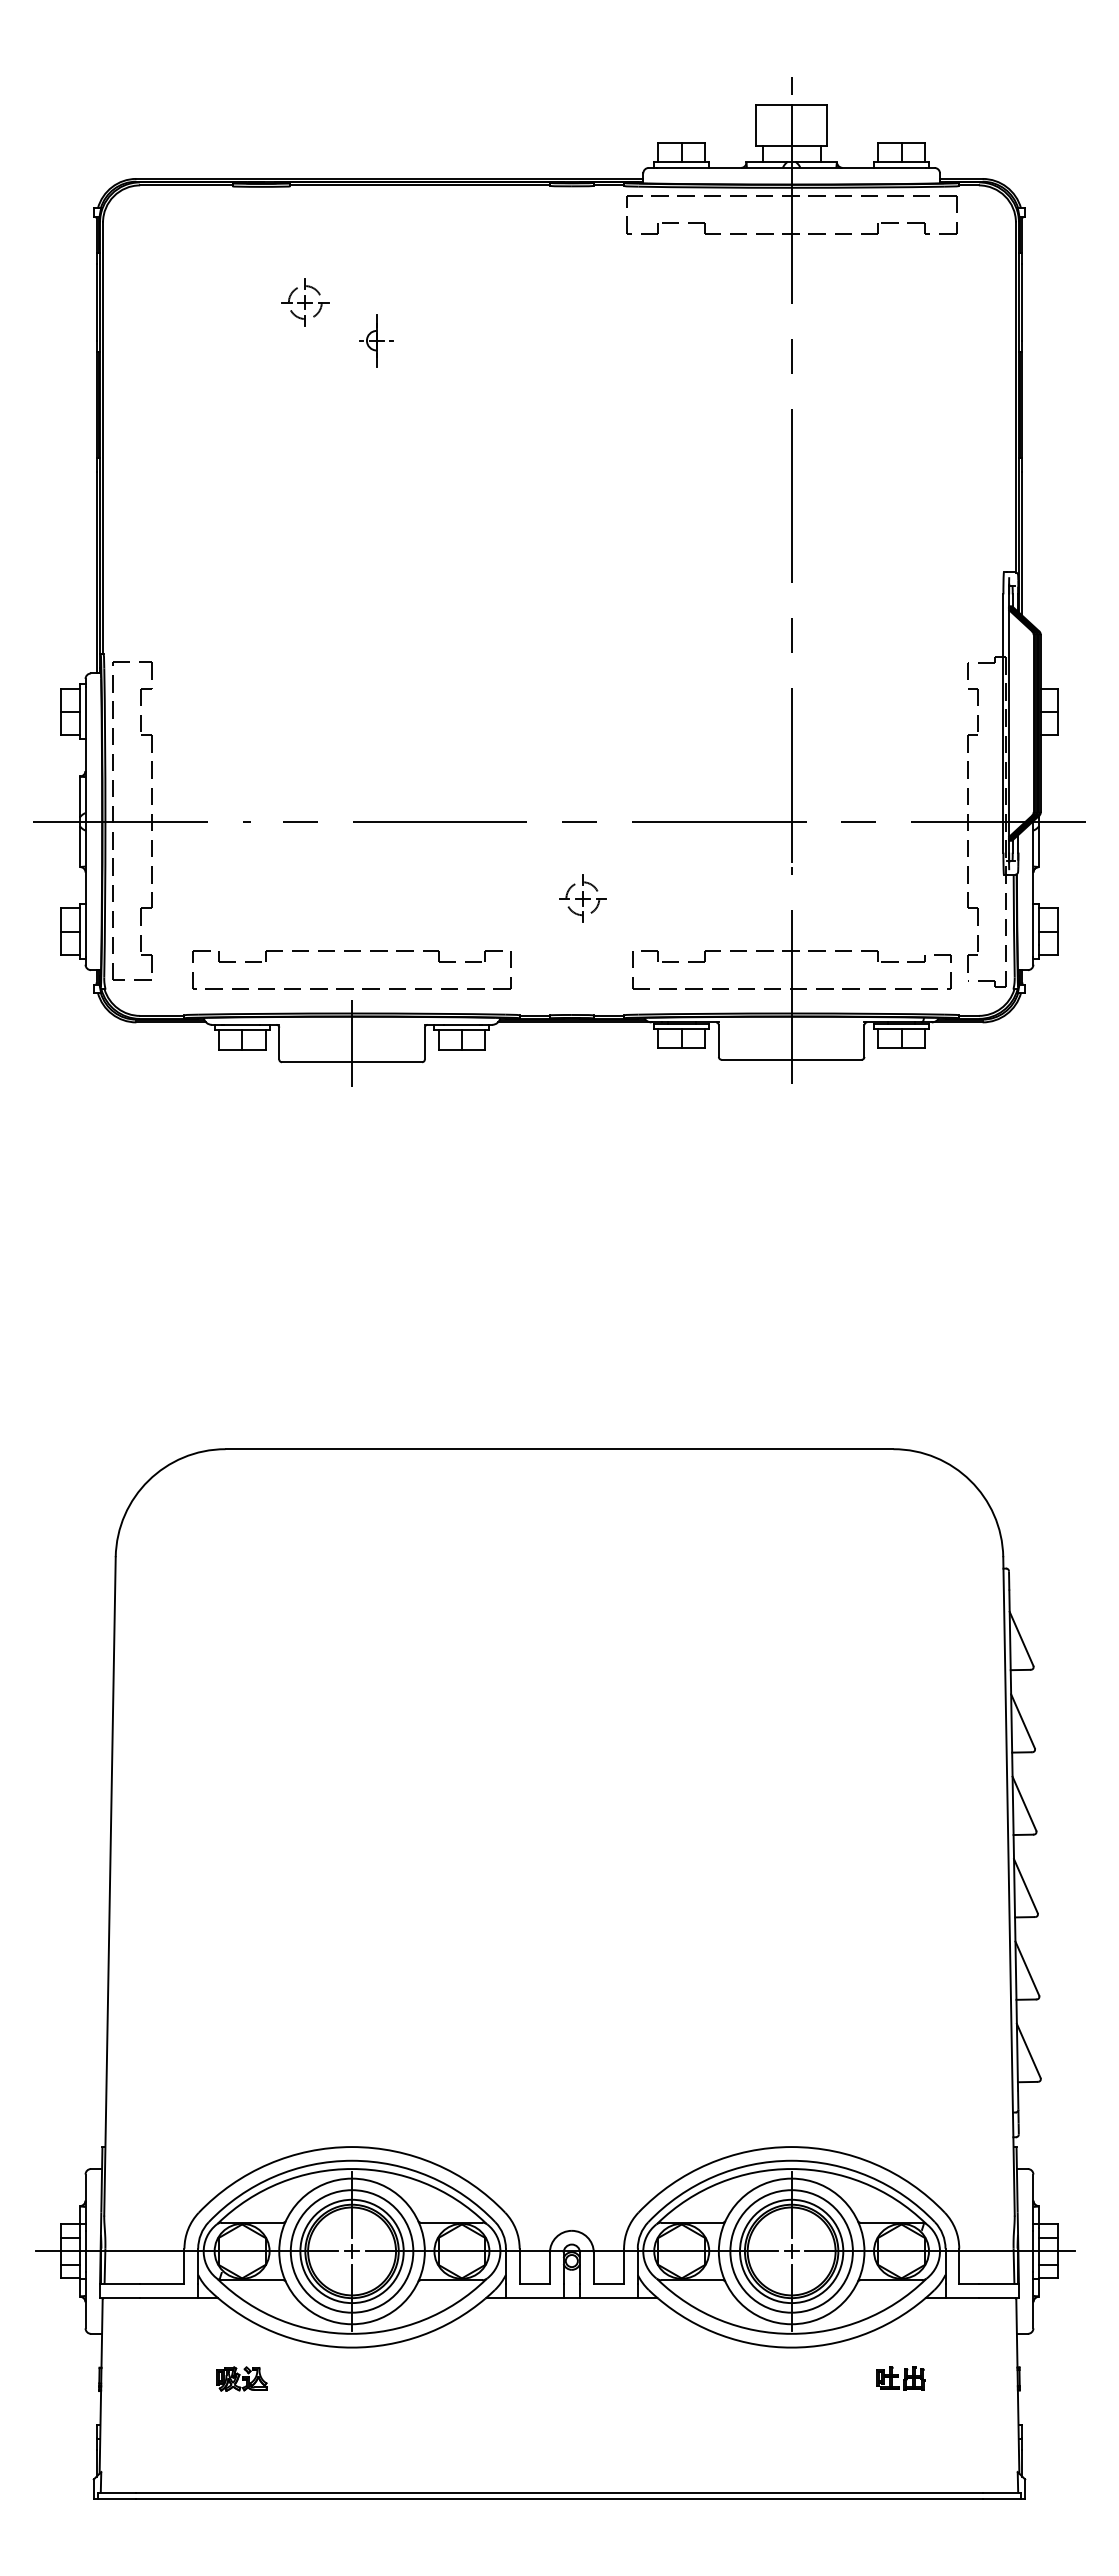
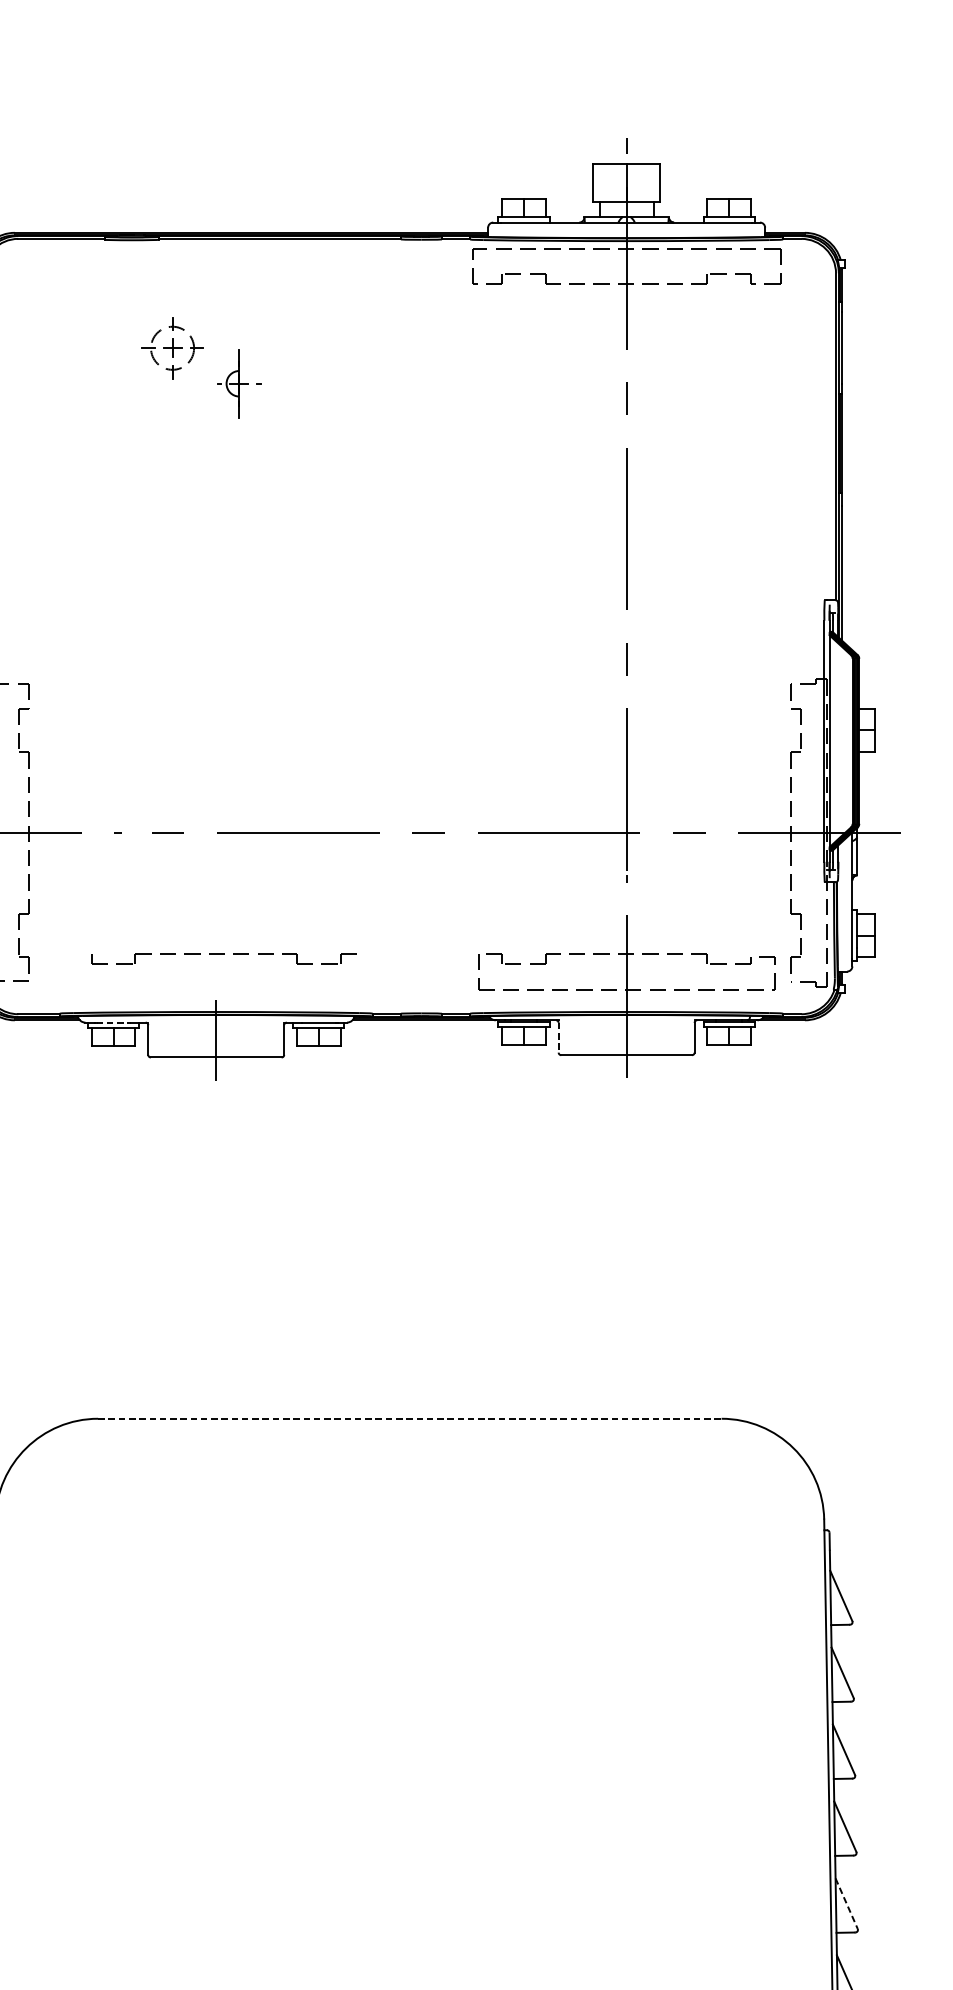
part: (305, 302) -> (172, 348), size x1.4
part: (376, 340) -> (239, 383), size x1.4
part: (582, 898) -> (431, 904), removed
part: (351, 988) -> (215, 988), removed
line: (242, 1024) -> (113, 1022), solid -> dashed
line: (718, 1041) -> (558, 1038), solid -> dashed
line: (559, 1449) -> (409, 1419), solid -> dashed
line: (1027, 1968) -> (846, 1903), solid -> dashed

